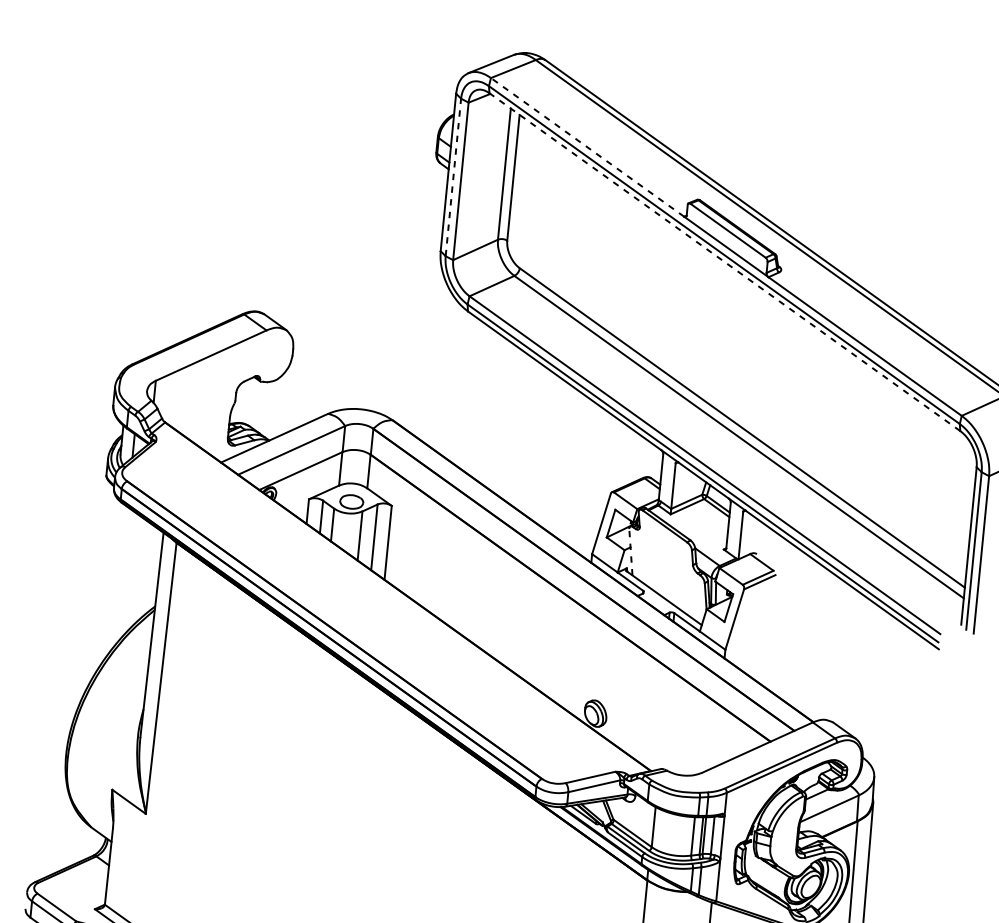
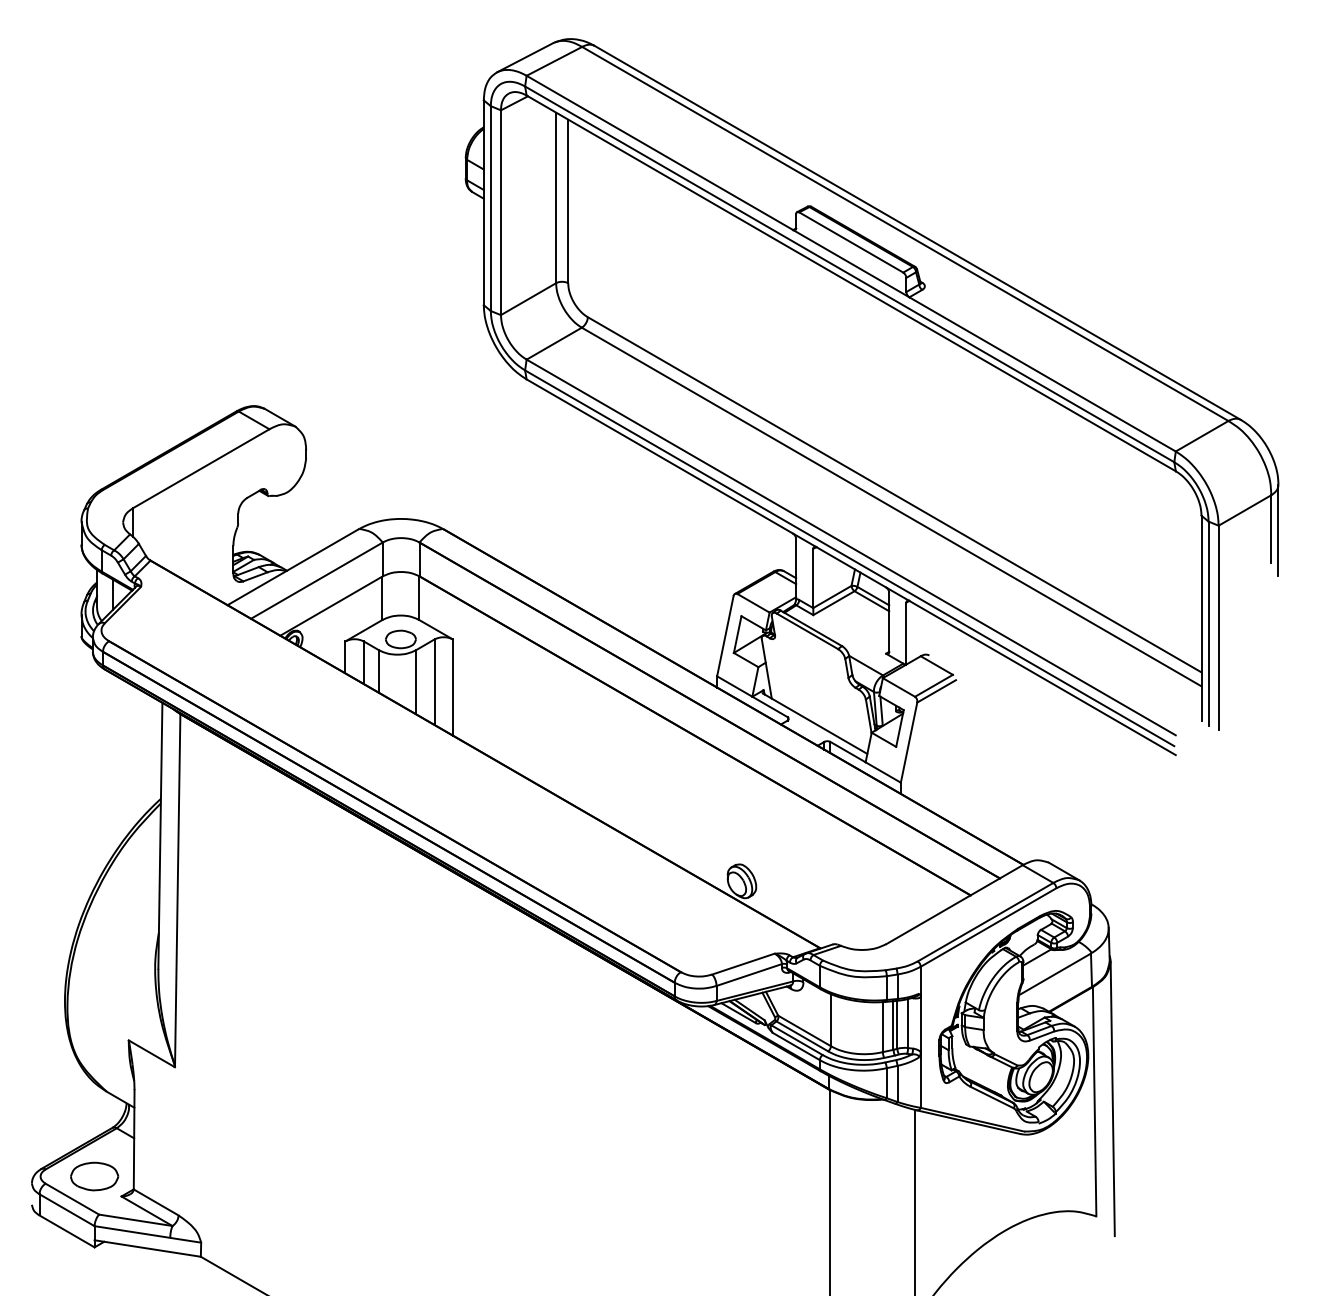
line: (587, 147) -> (659, 152), dashed -> solid
line: (453, 177) -> (490, 208), dashed -> solid
line: (725, 262) -> (851, 283), dashed -> solid
line: (630, 551) -> (766, 668), dashed -> solid
part: (75, 891) -> (94, 1176), added

